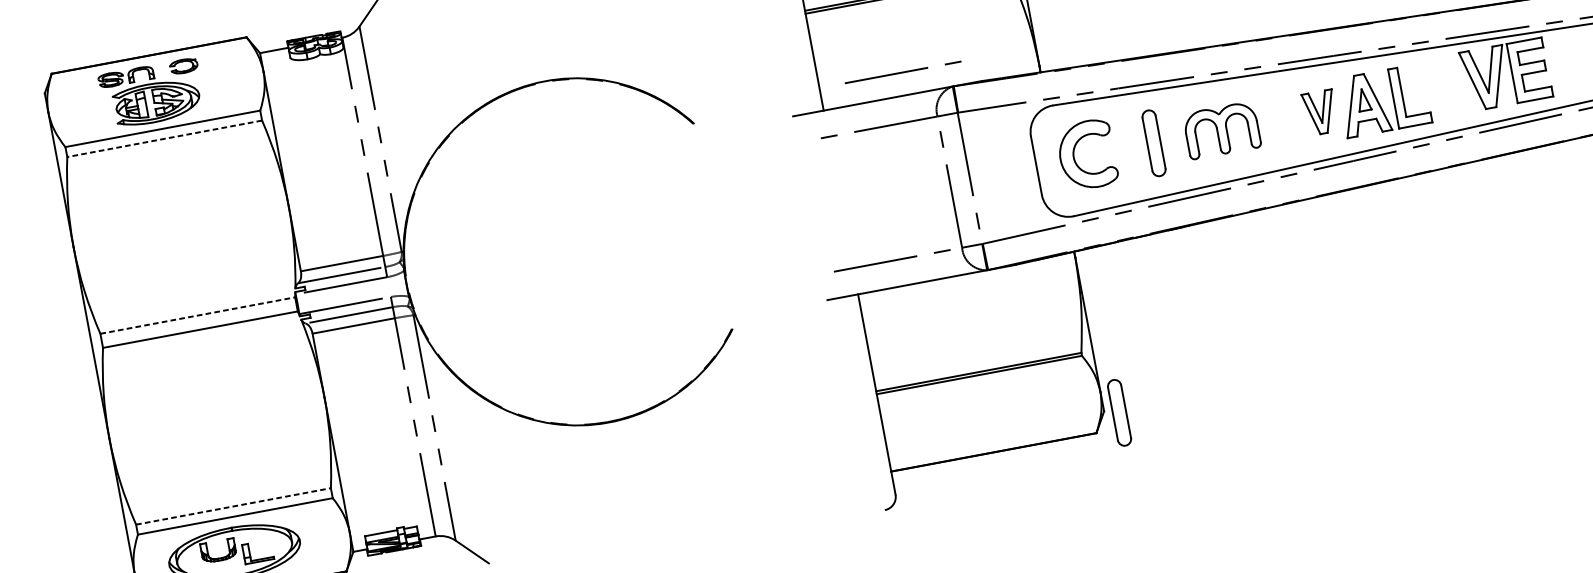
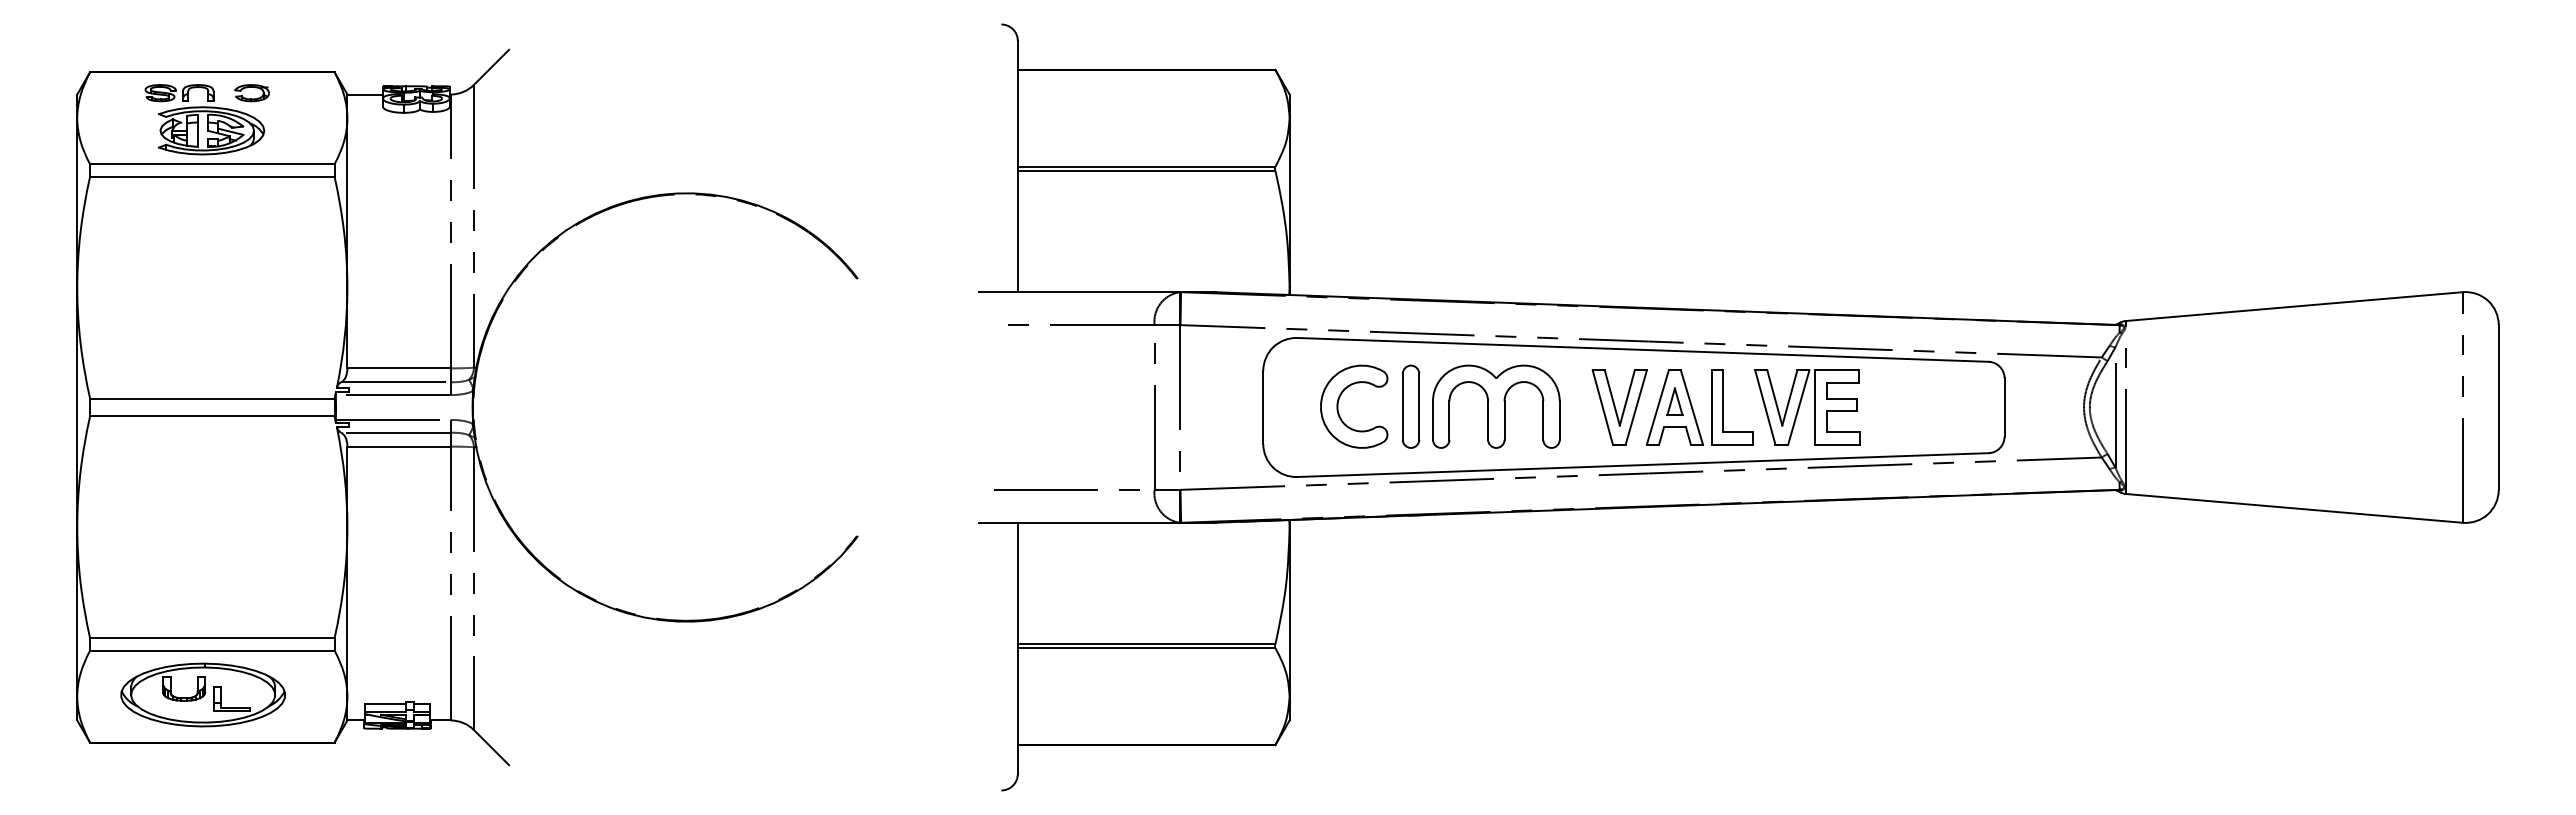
line: (902, 72) -> (1122, 263), removed
part: (1511, 73) -> (1814, 407), moved
part: (1320, 112) -> (1619, 407), size x1.43
part: (1222, 130) -> (1496, 406), size x1.43
line: (163, 138) -> (211, 176), dashed -> solid
part: (1074, 157) -> (1338, 406), moved
line: (197, 315) -> (212, 398), dashed -> solid
part: (1119, 412) -> (1307, 725), removed
line: (233, 506) -> (212, 638), dashed -> solid

